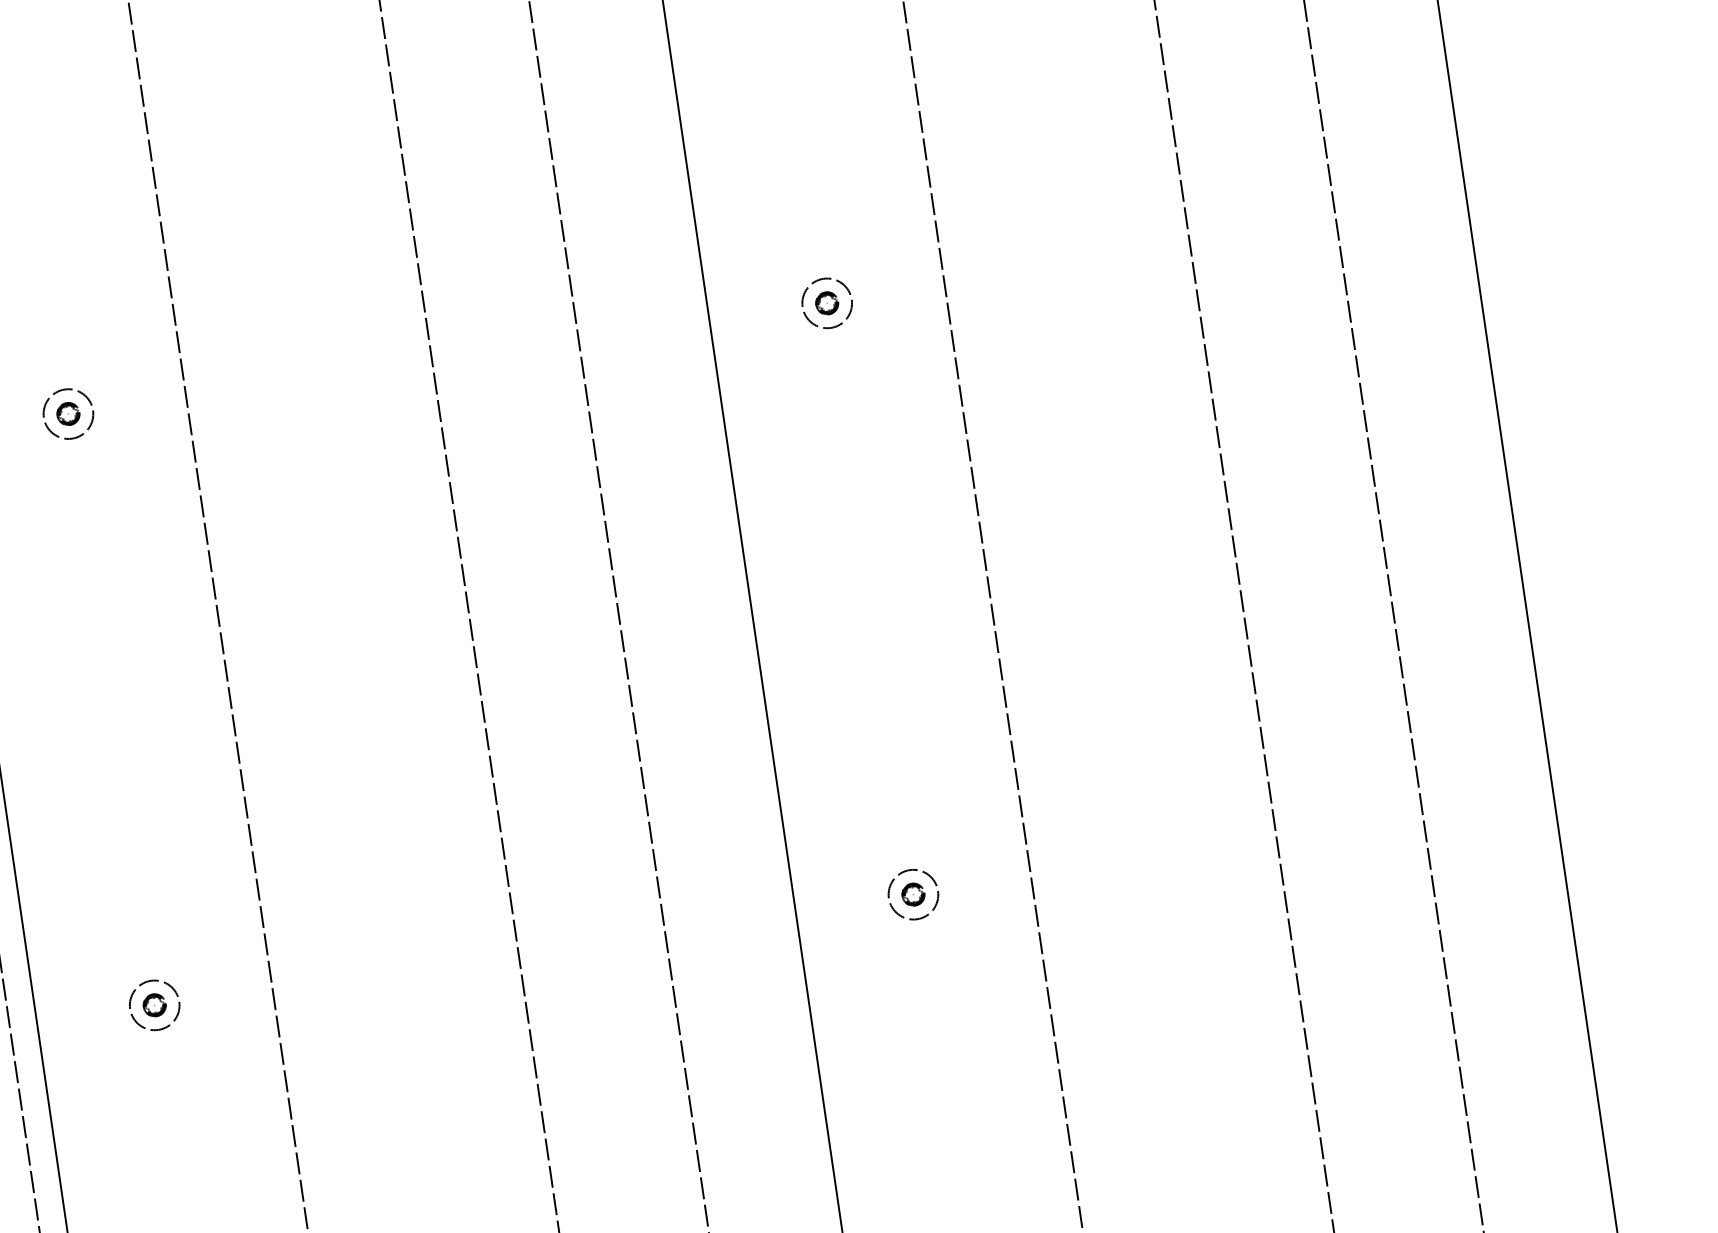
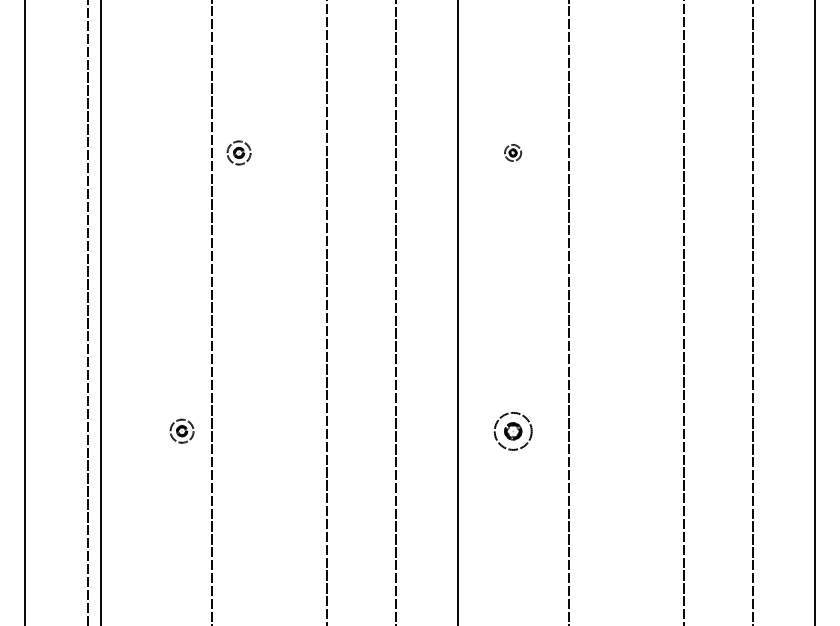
part: (825, 302) -> (512, 152), size x0.7
part: (67, 413) -> (238, 152), moved
part: (911, 893) -> (512, 430), size x1.6
part: (153, 1003) -> (181, 430), moved

